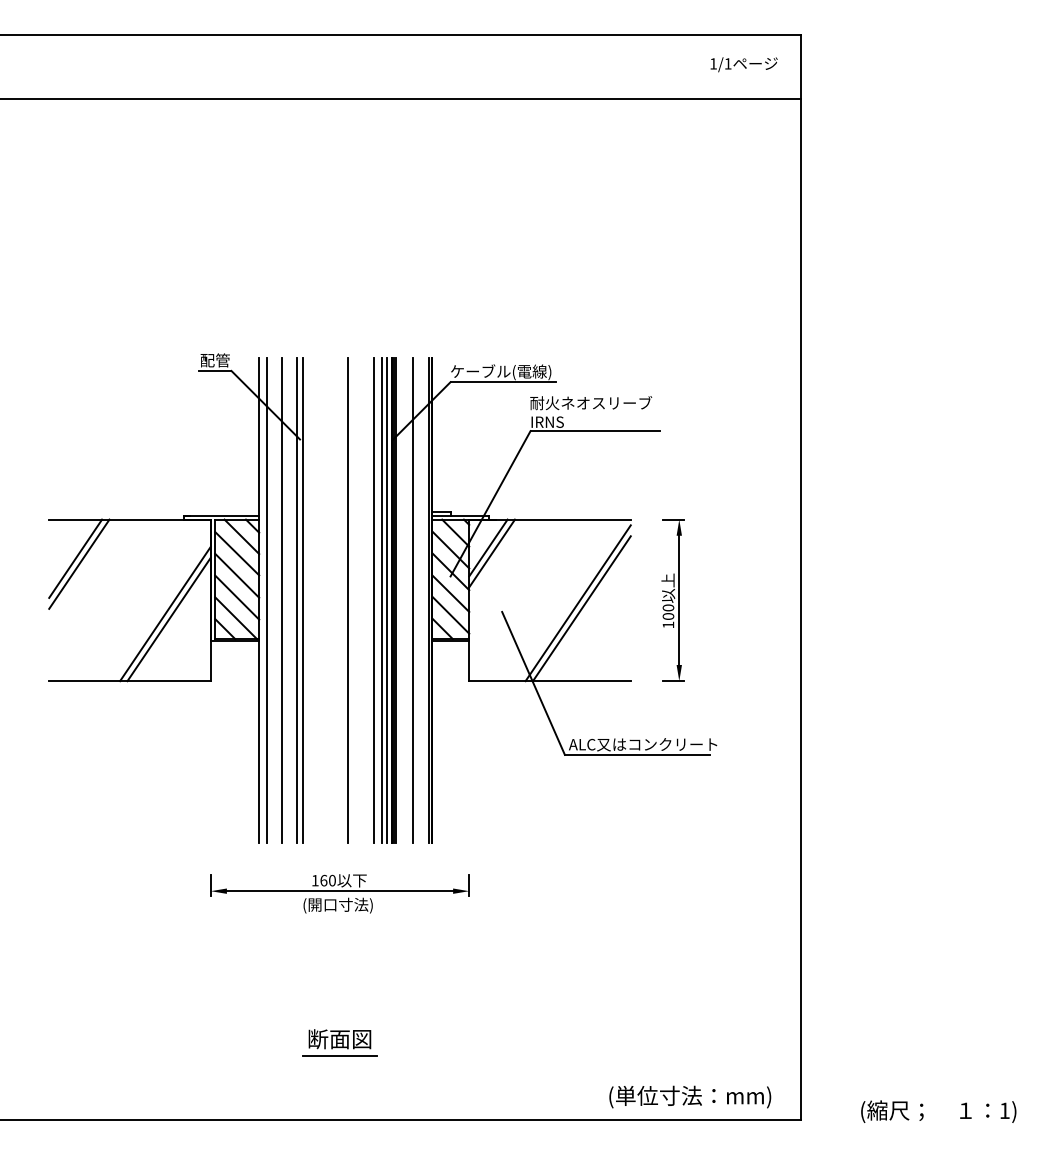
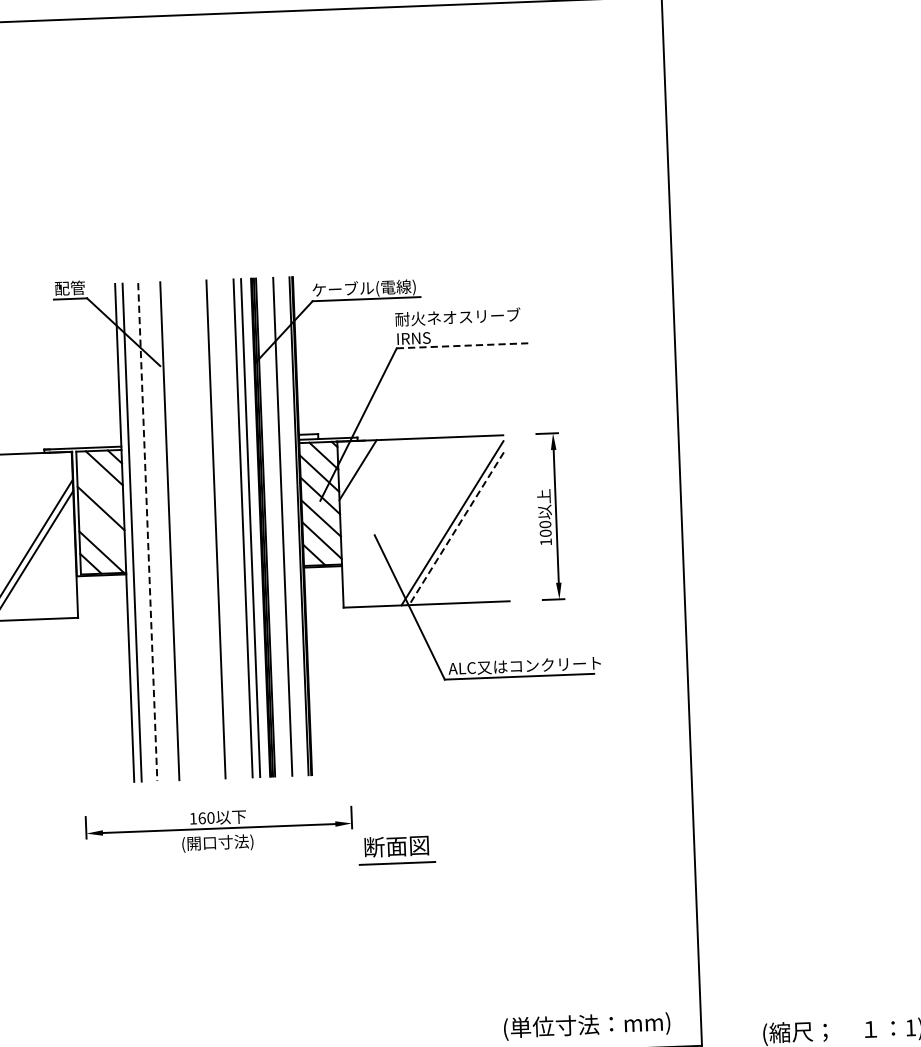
line: (595, 431) -> (463, 346), solid -> dashed
line: (237, 553) -> (100, 485), removed
line: (492, 553) -> (362, 475), removed
line: (237, 597) -> (102, 530), removed
line: (281, 600) -> (147, 532), solid -> dashed
line: (297, 600) -> (164, 531), removed
line: (386, 600) -> (255, 528), removed
line: (581, 609) -> (456, 529), solid -> dashed
part: (339, 1042) -> (396, 849), moved

